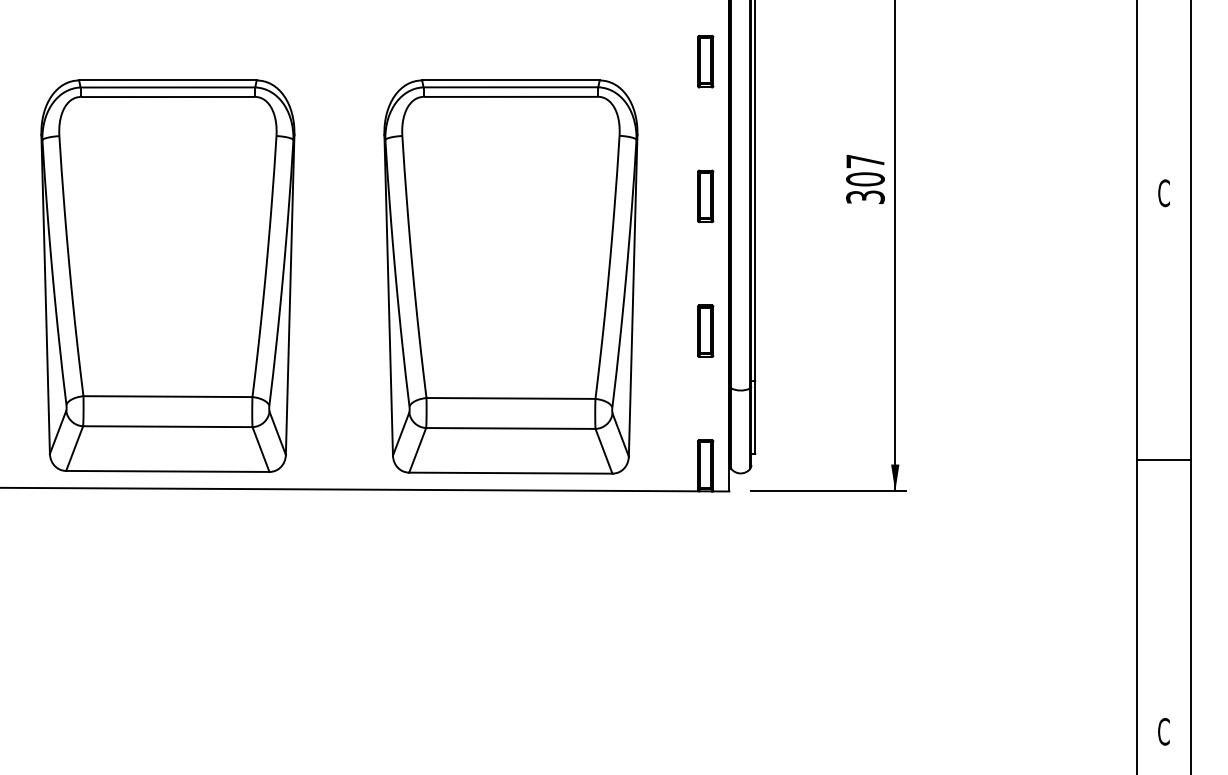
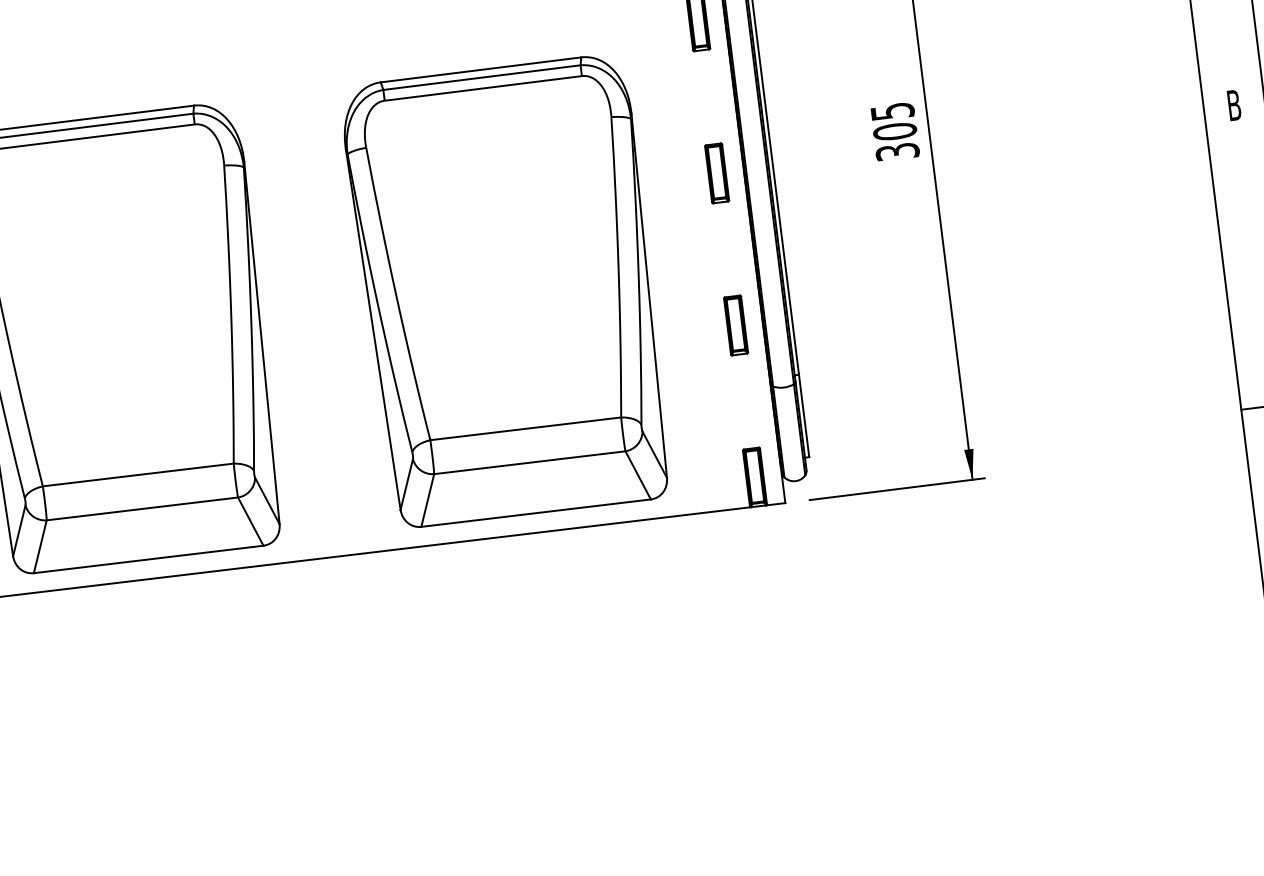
text: (865, 161) -> (892, 111), 307 -> 305
text: (1163, 193) -> (1233, 105), C -> B

